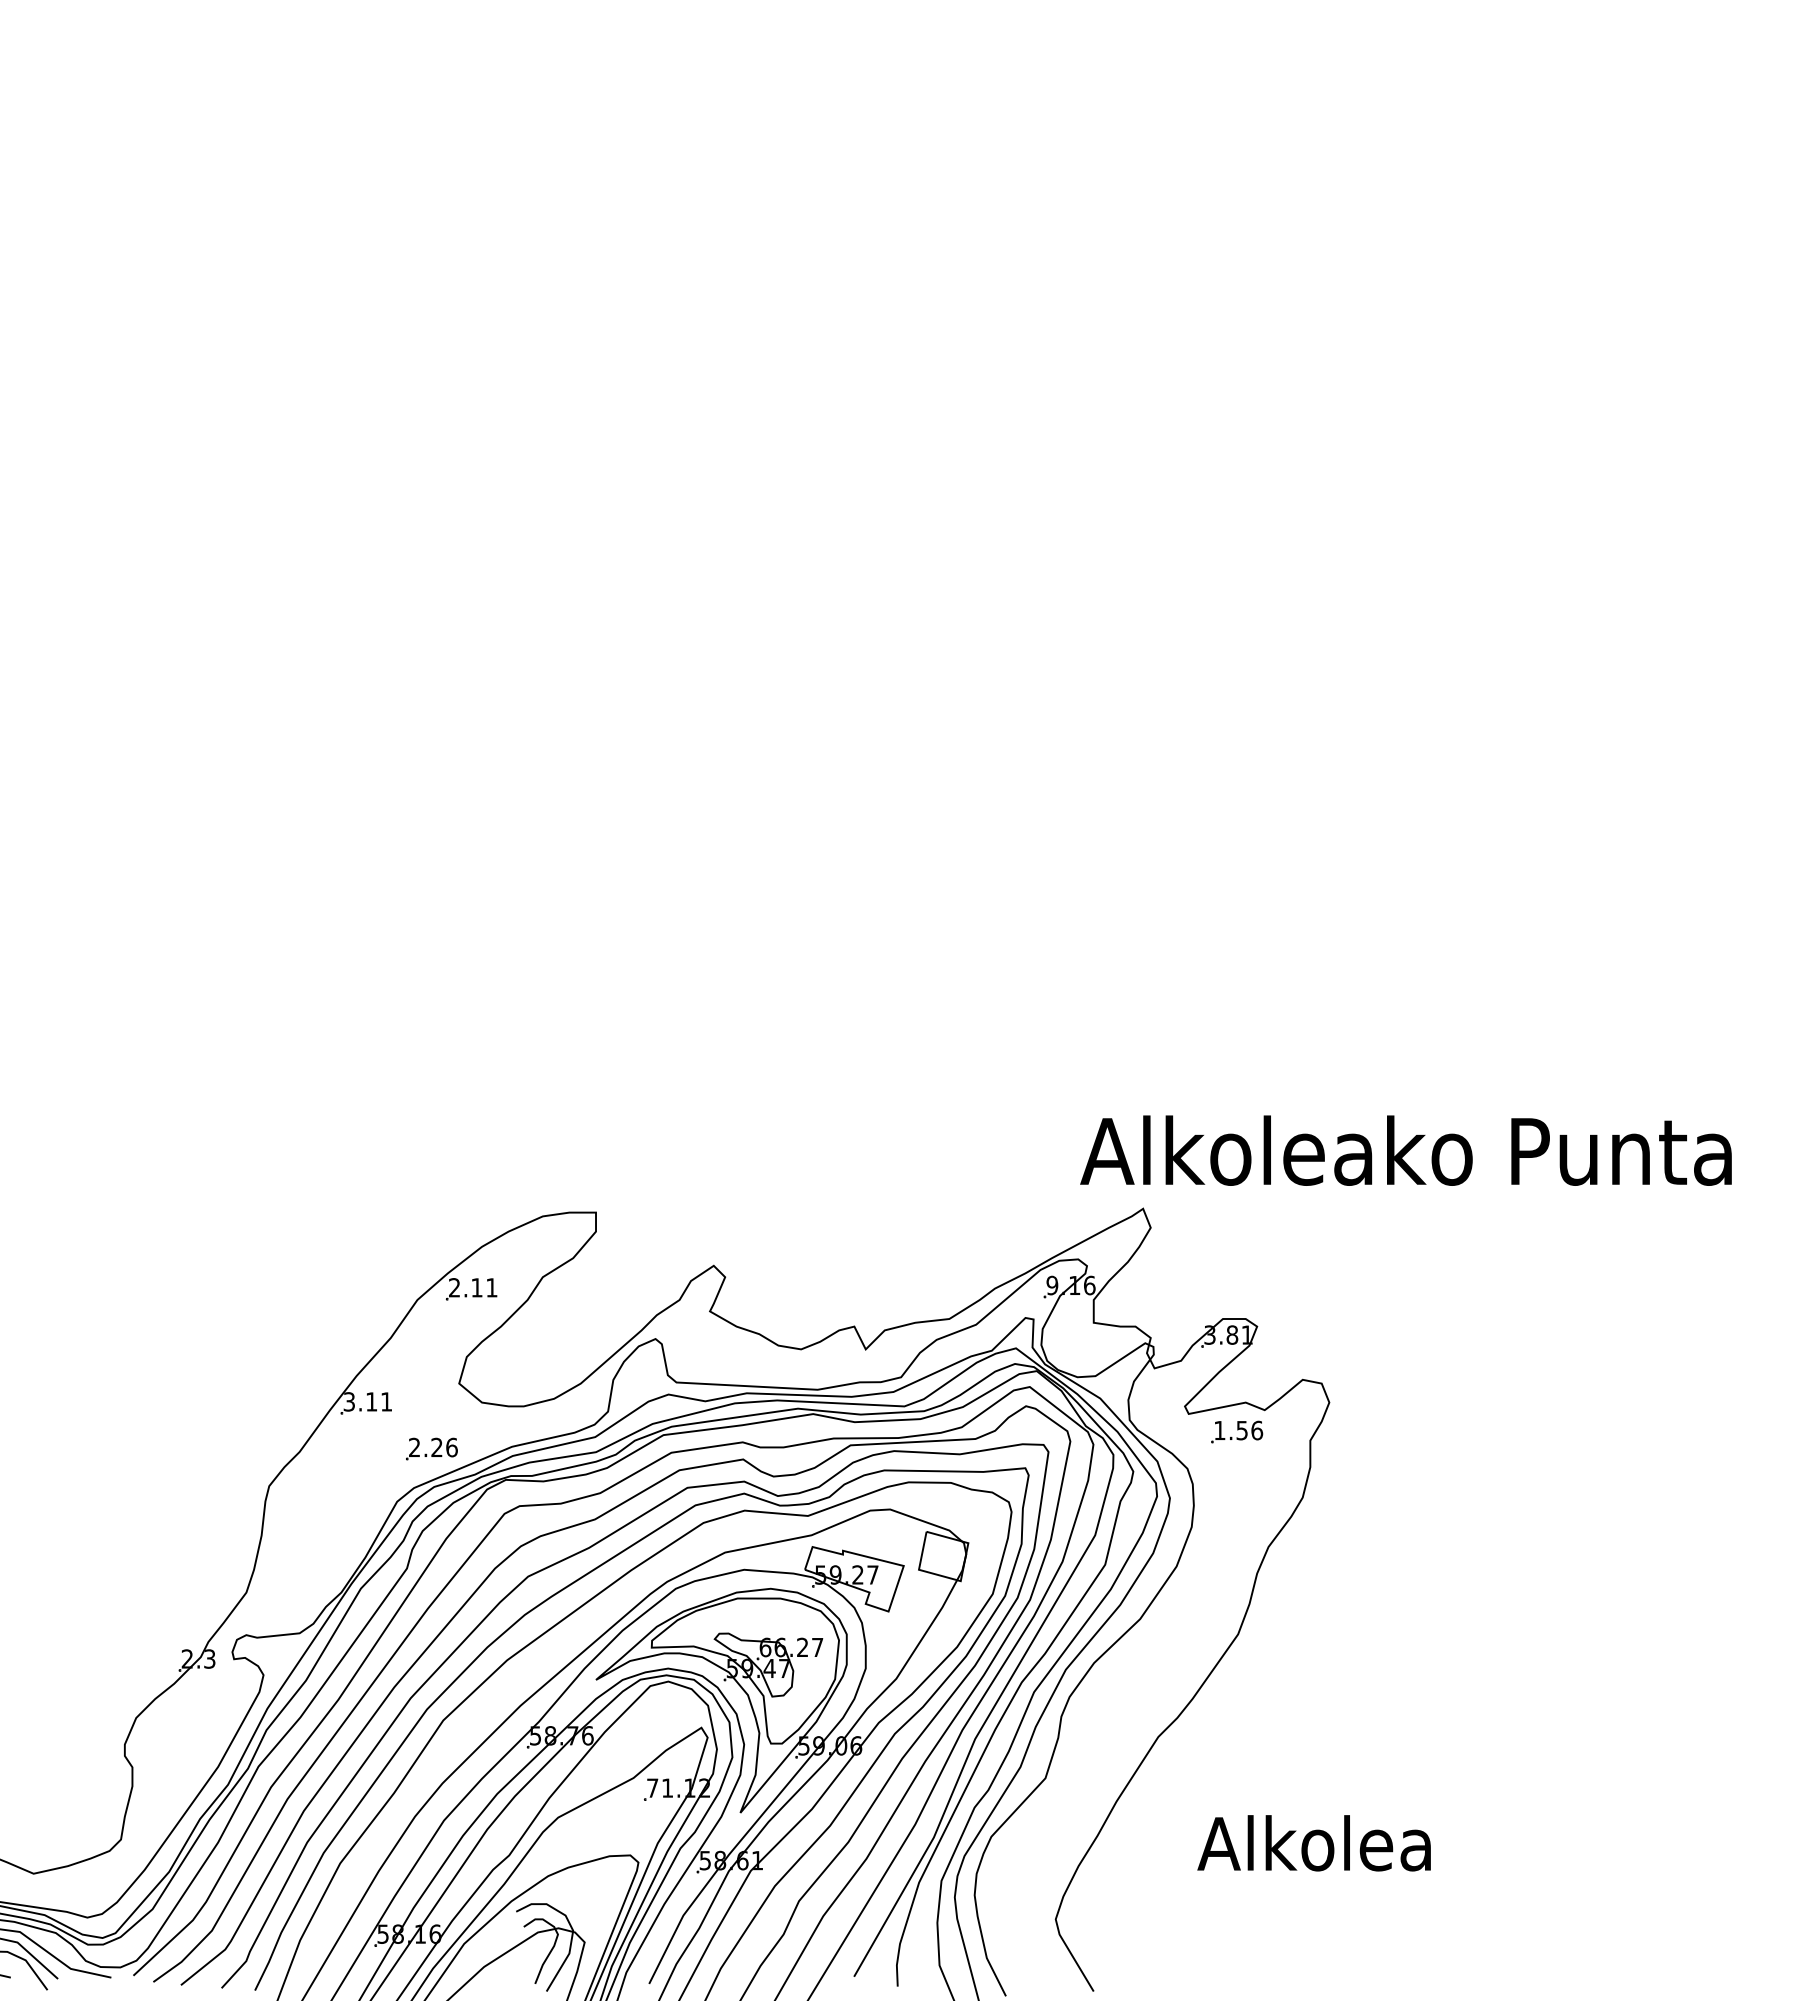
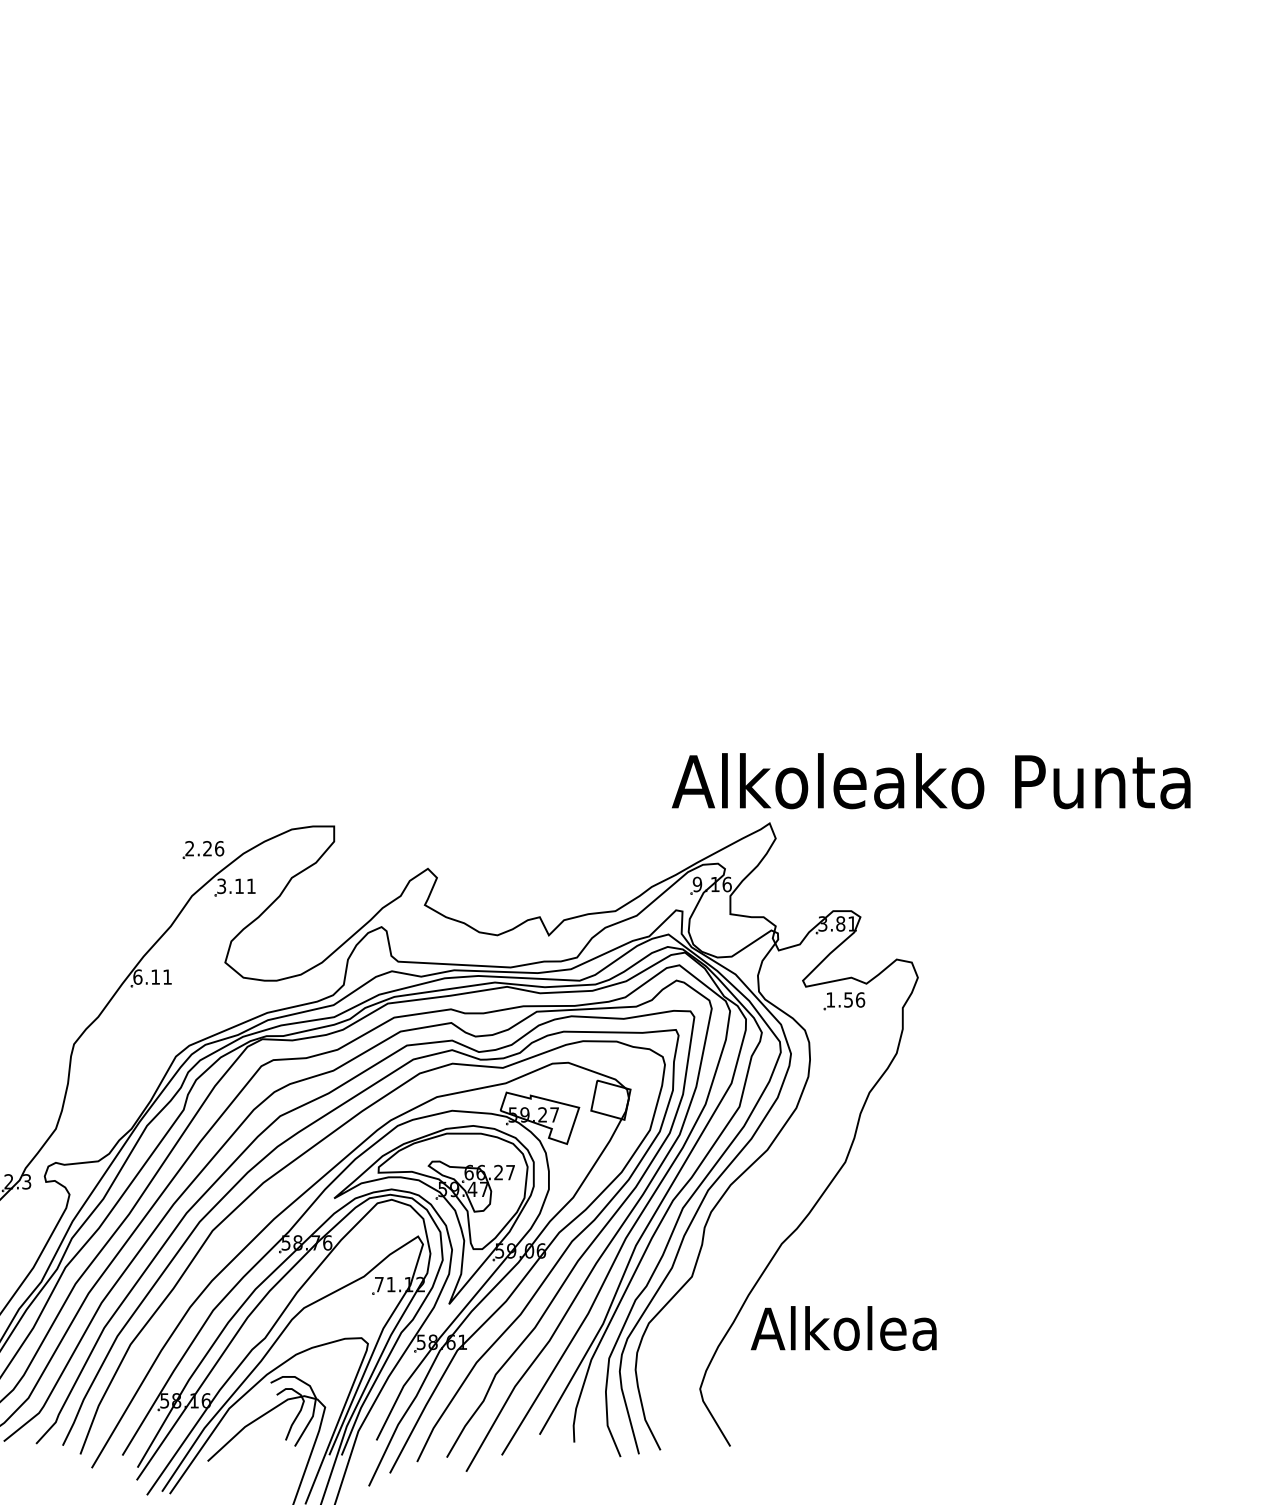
text: (1405, 1150) -> (930, 781), moved
text: (454, 1287) -> (221, 886), 2.11 -> 3.11
text: (349, 1401) -> (137, 976), 3.11 -> 6.11
part: (431, 1448) -> (203, 849), moved
text: (1313, 1843) -> (843, 1328), moved

